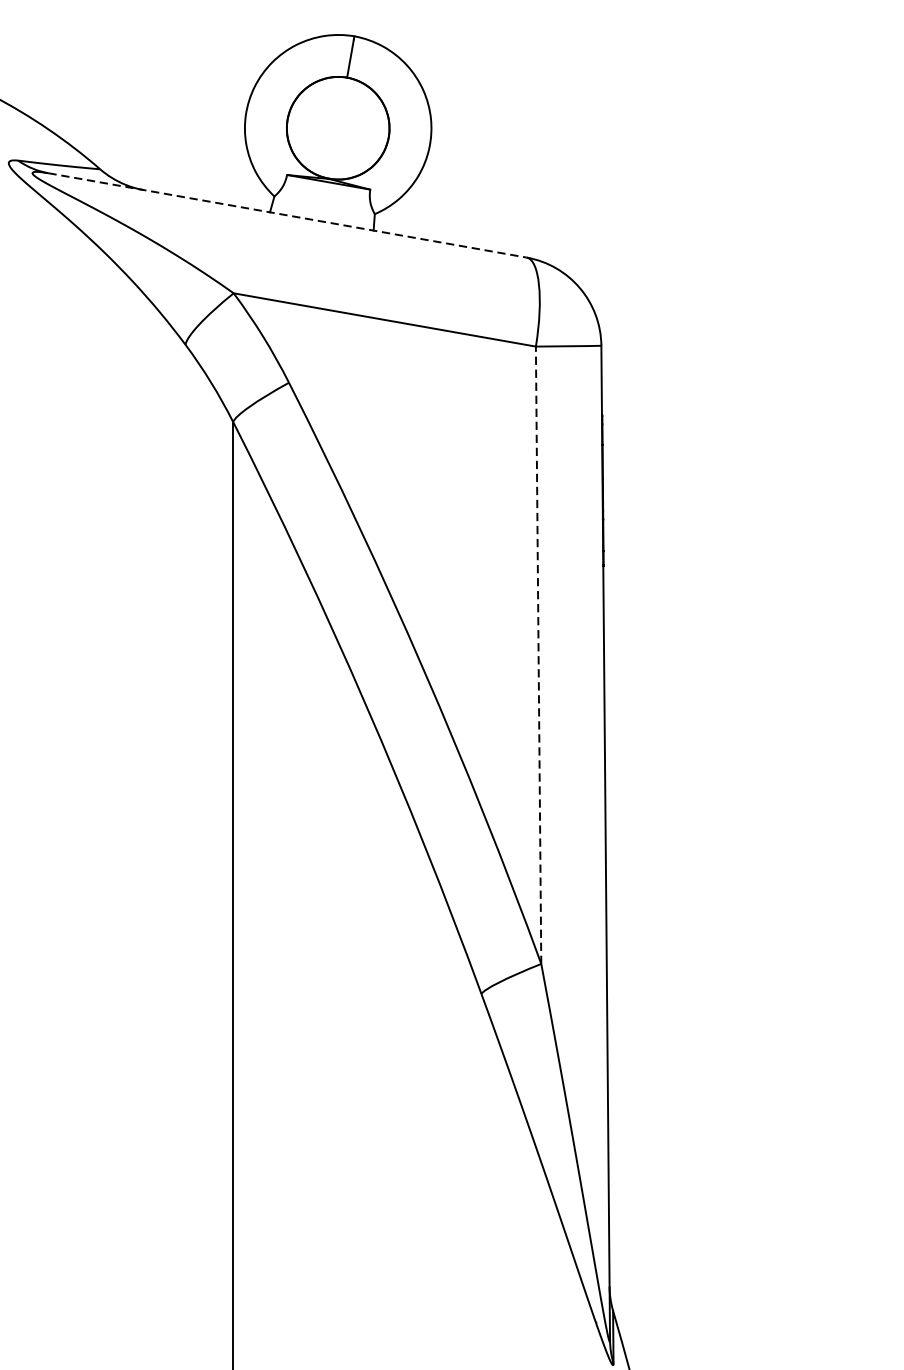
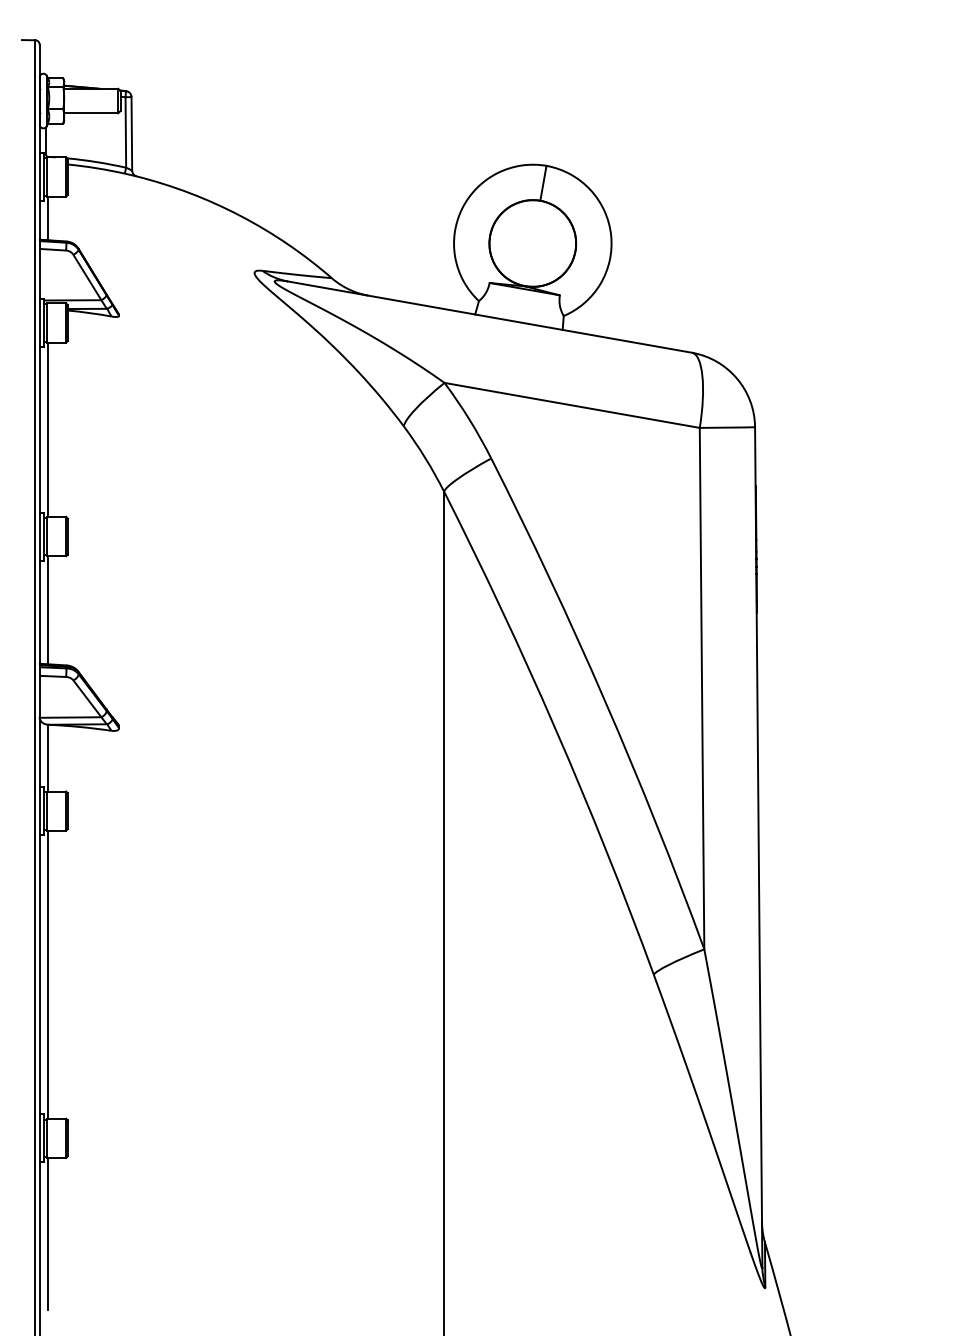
line: (288, 215) -> (490, 317), dashed -> solid
line: (539, 655) -> (702, 688), dashed -> solid

